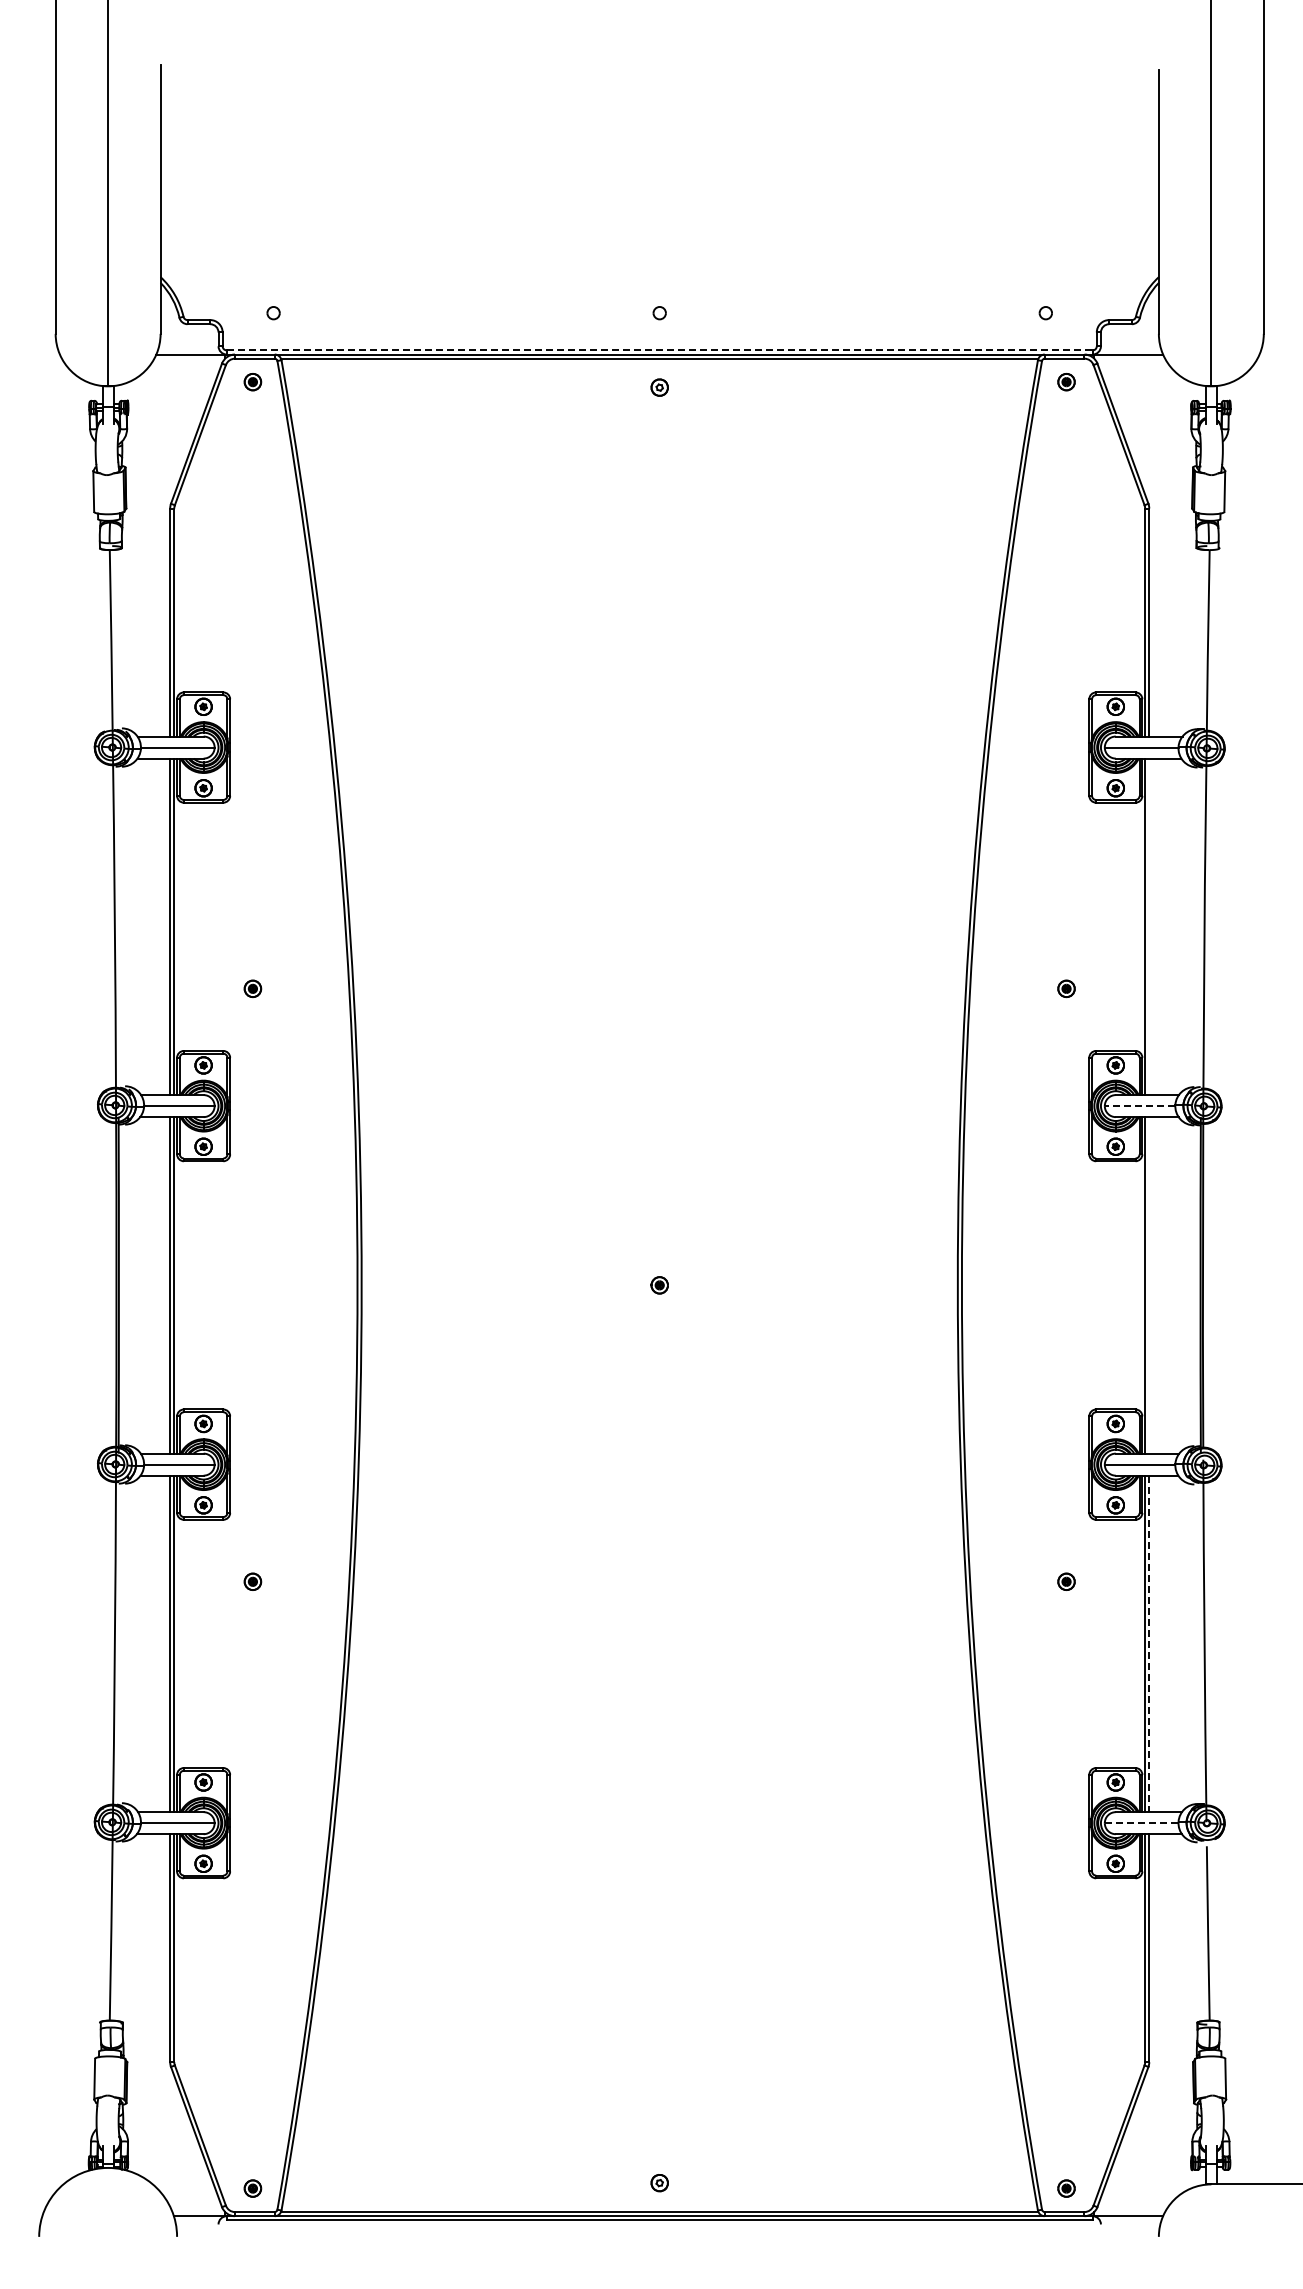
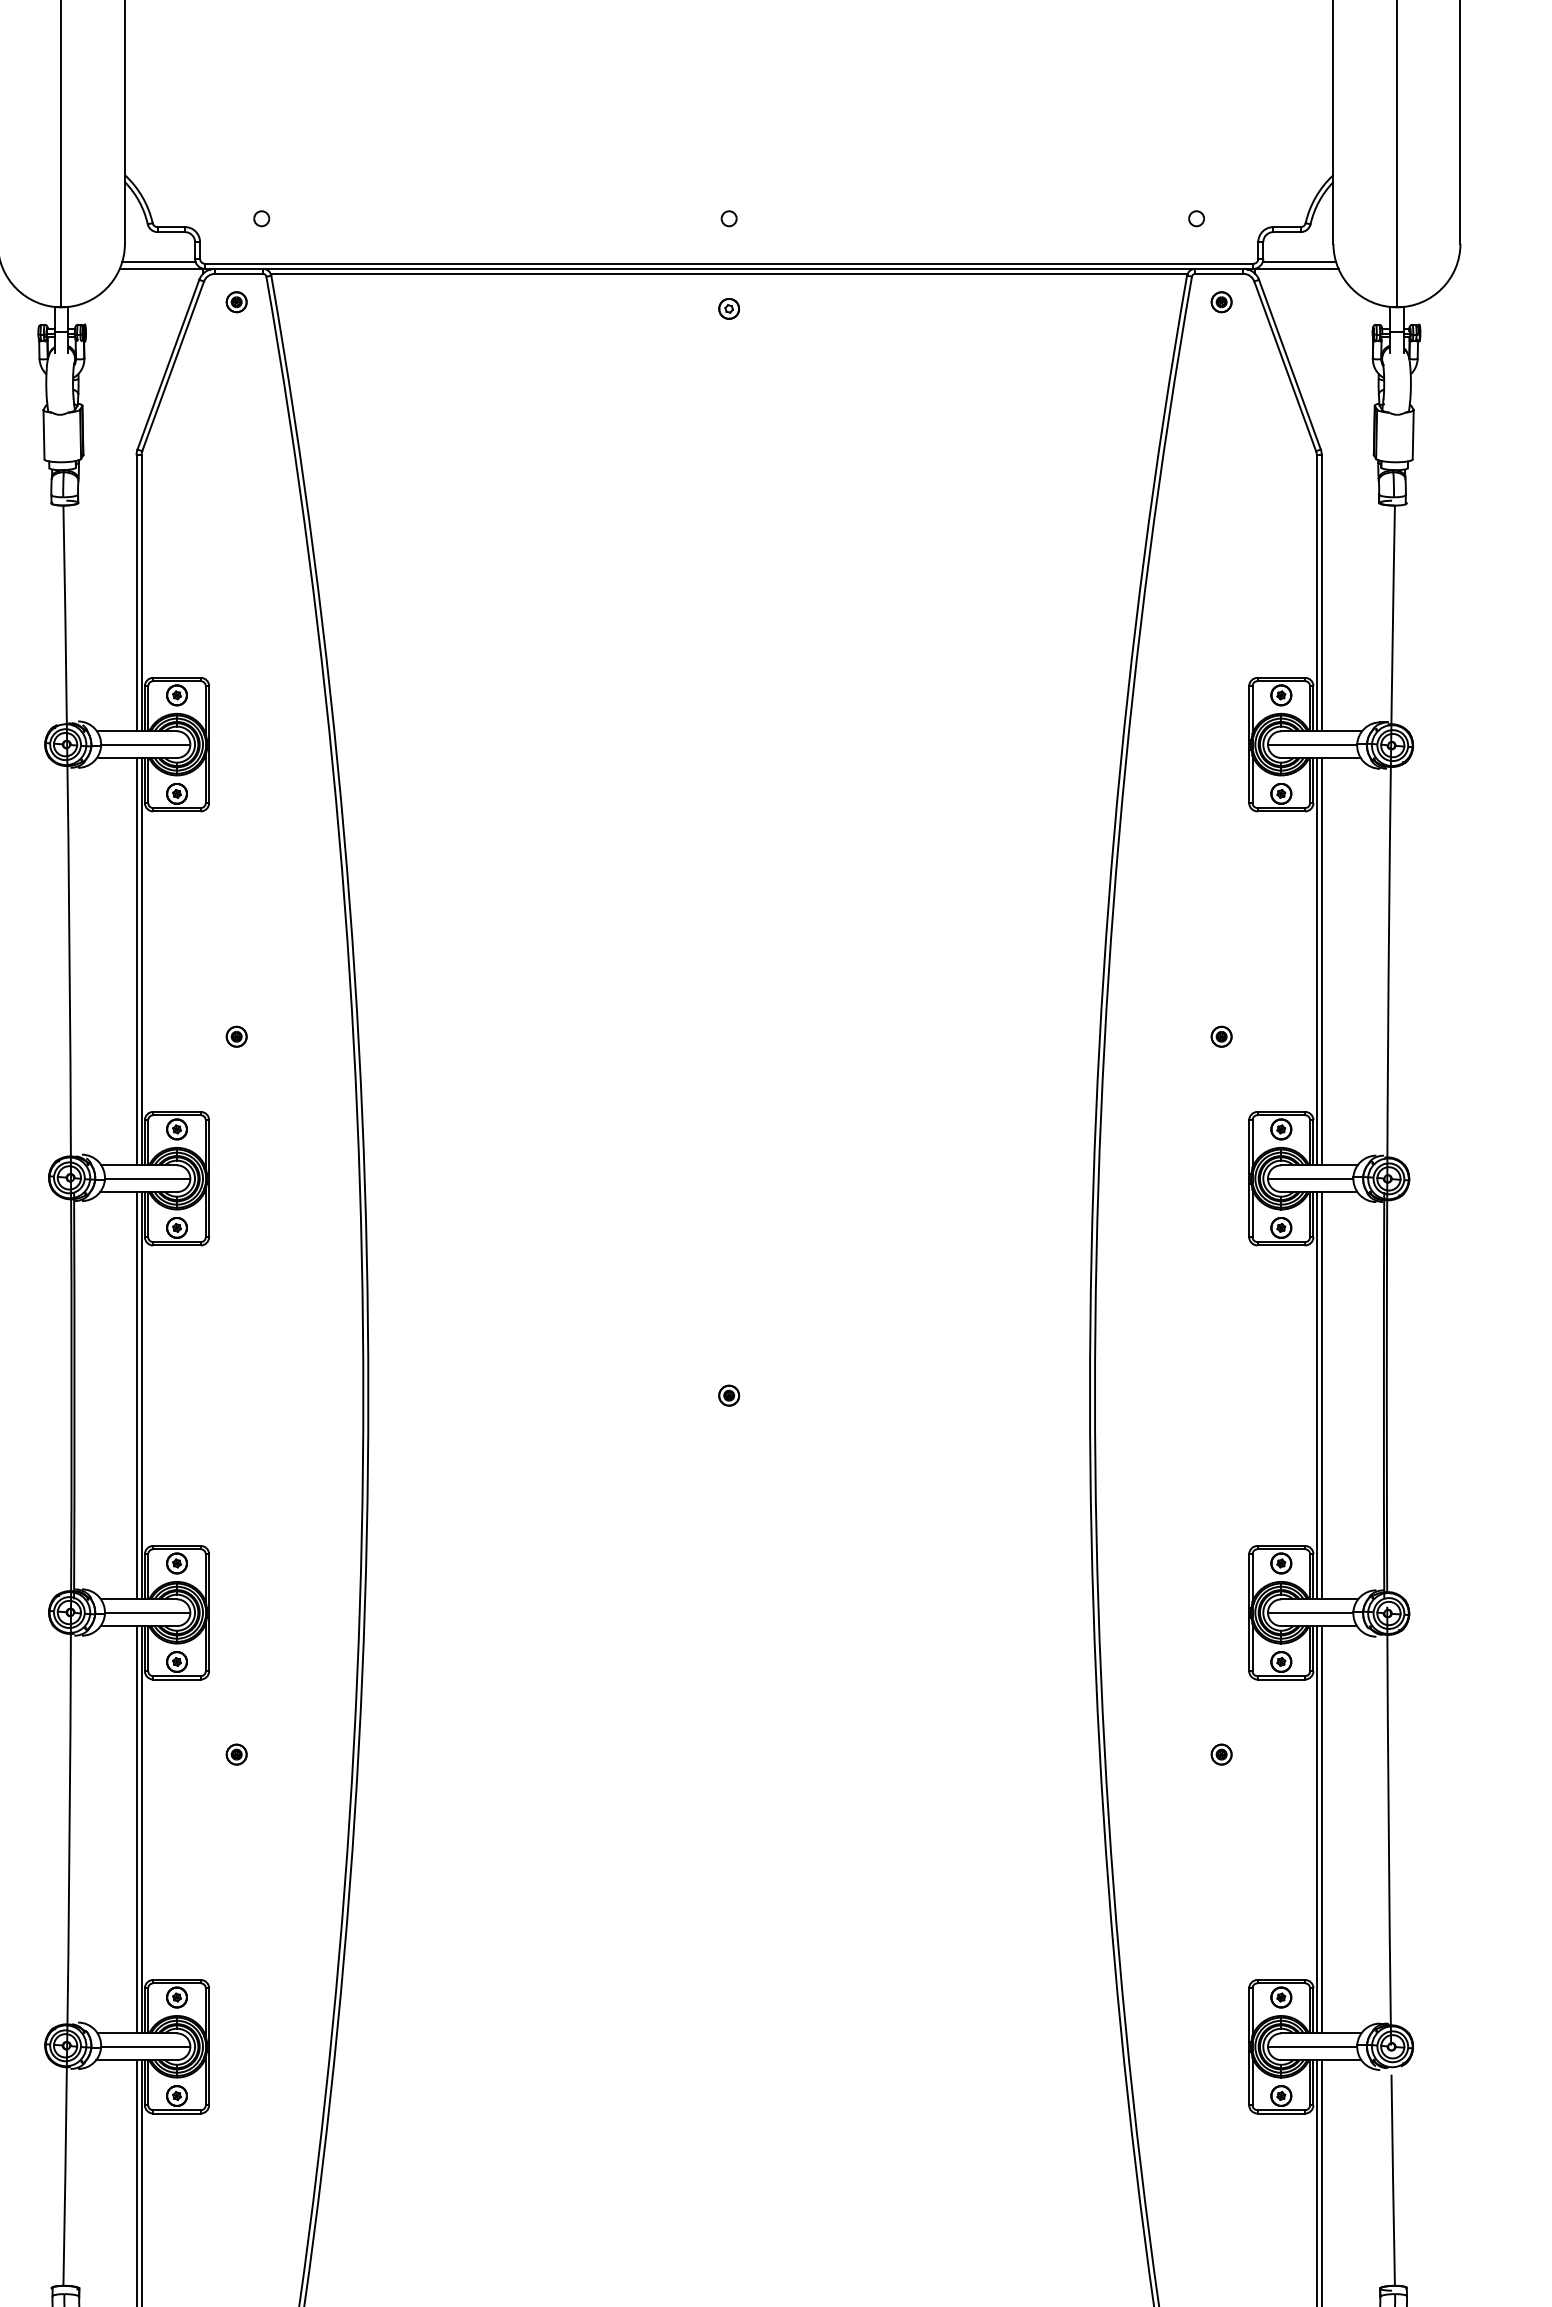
line: (188, 349) -> (158, 262), added
line: (1130, 349) -> (1299, 262), added
line: (659, 350) -> (728, 263), dashed -> solid
line: (1149, 926) -> (1322, 961), added
line: (1139, 1106) -> (1309, 1179), dashed -> solid
line: (1149, 1285) -> (1322, 1395), added
line: (1149, 1644) -> (1322, 1830), dashed -> solid
line: (1141, 1823) -> (1312, 2047), dashed -> solid

